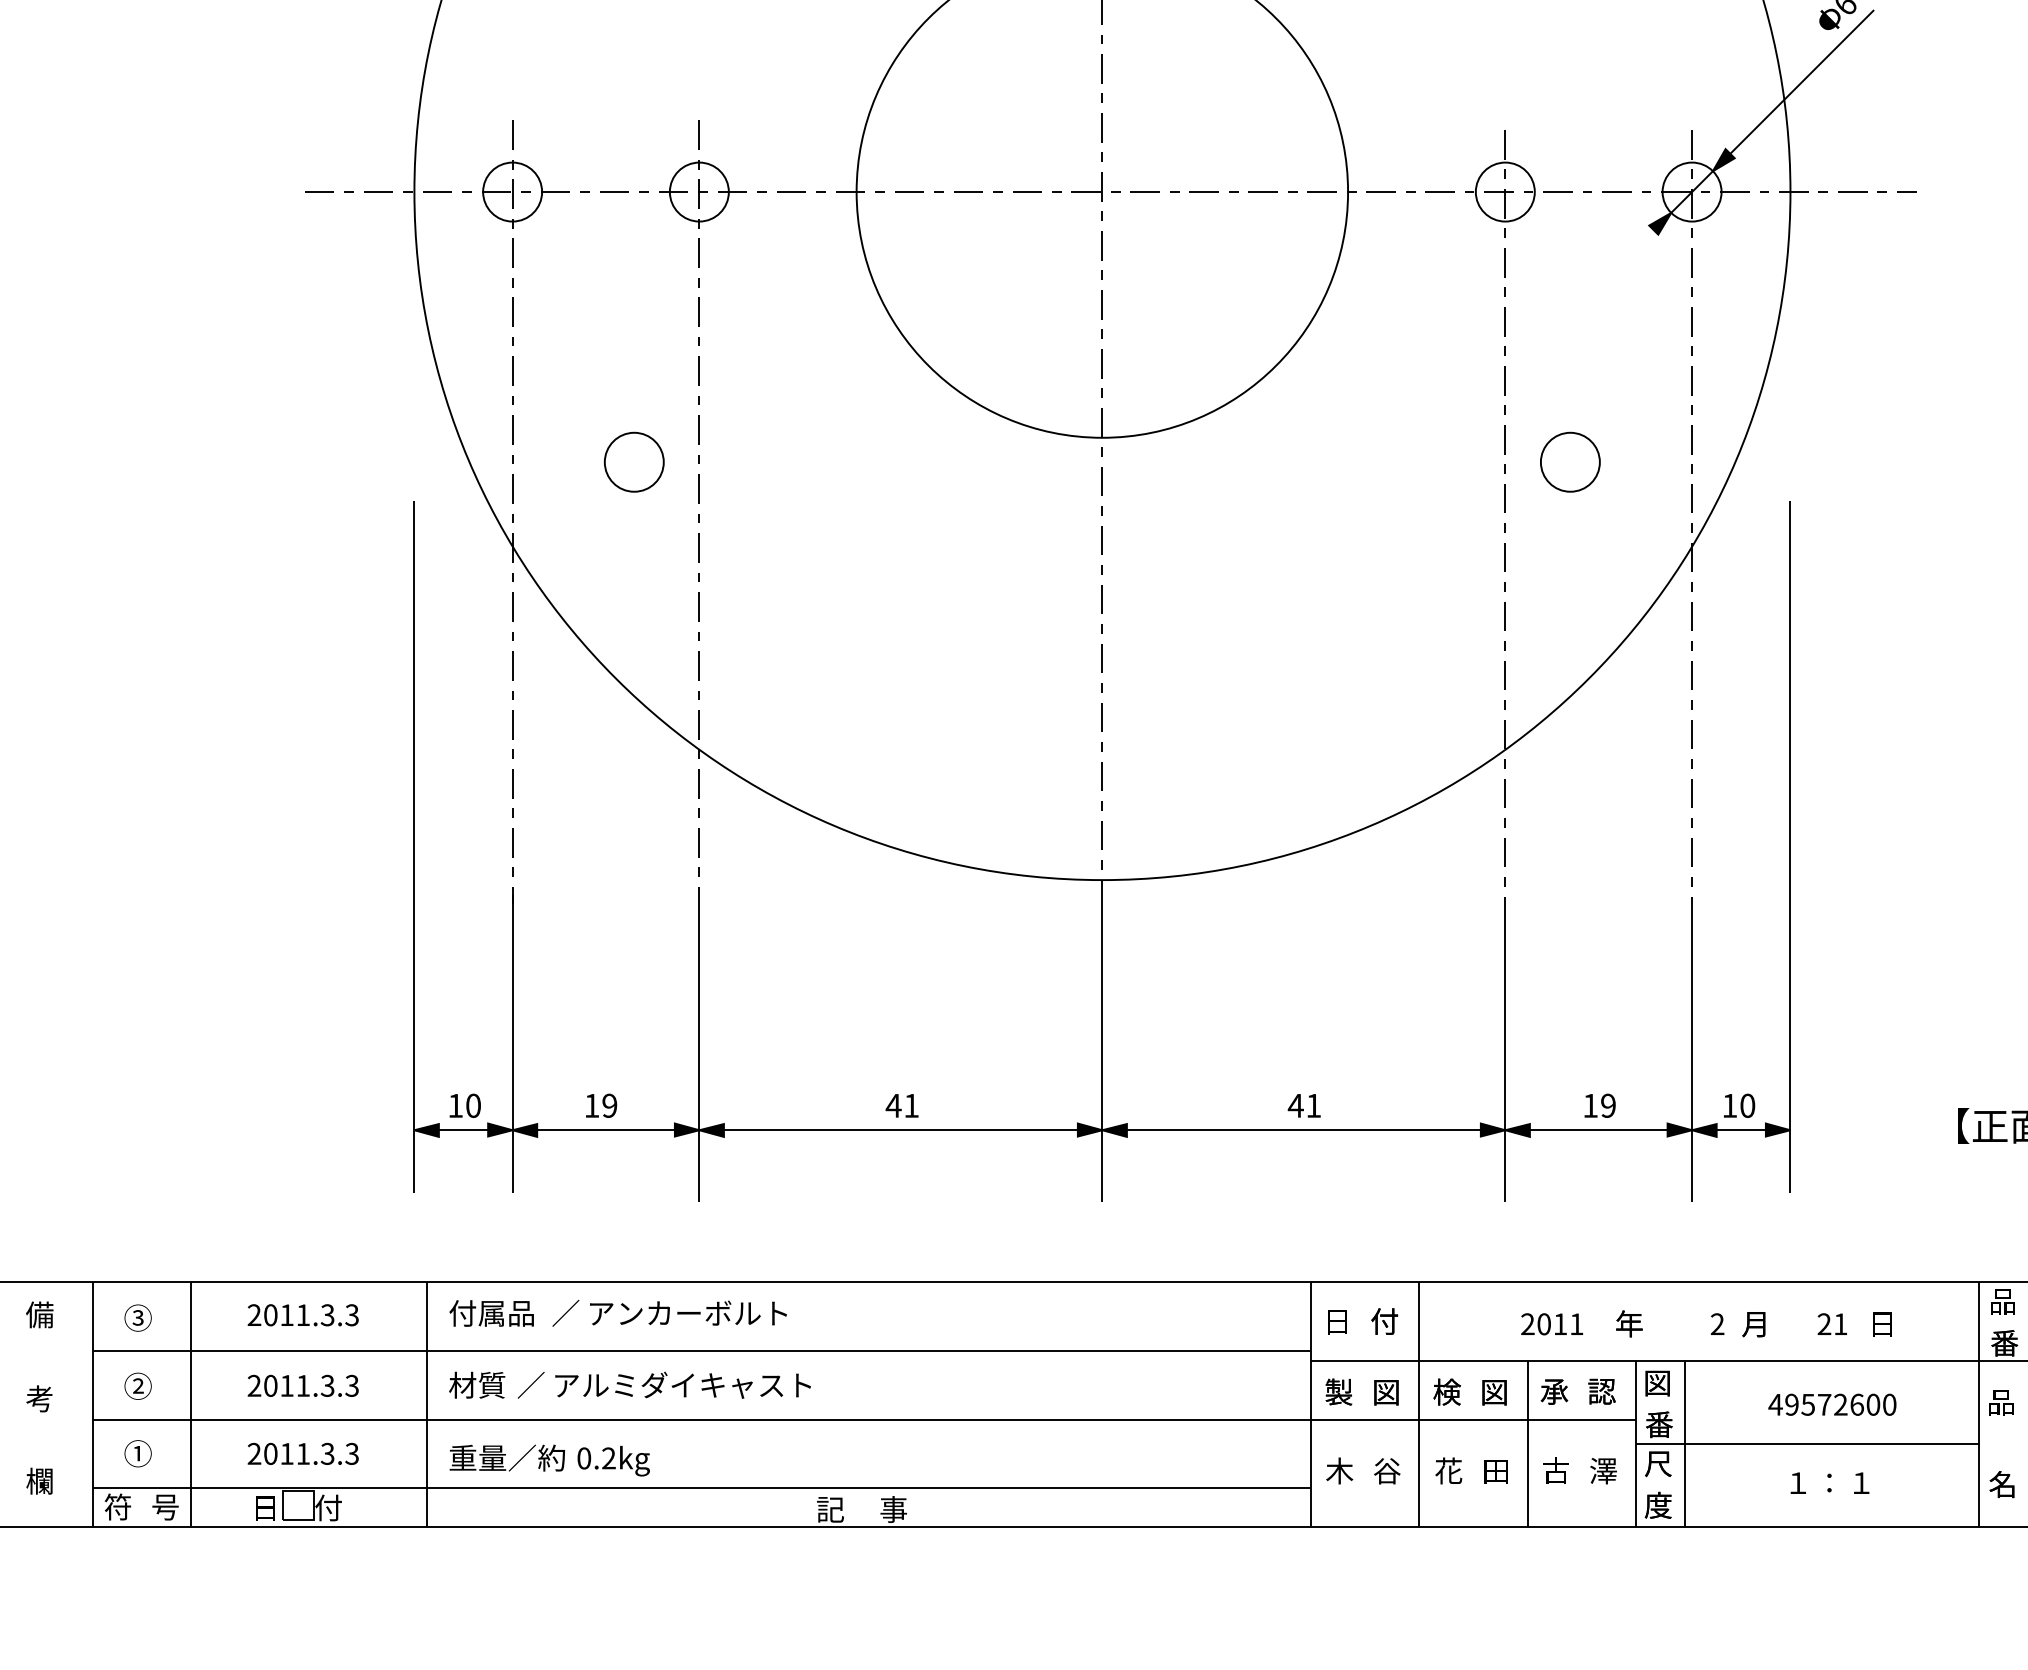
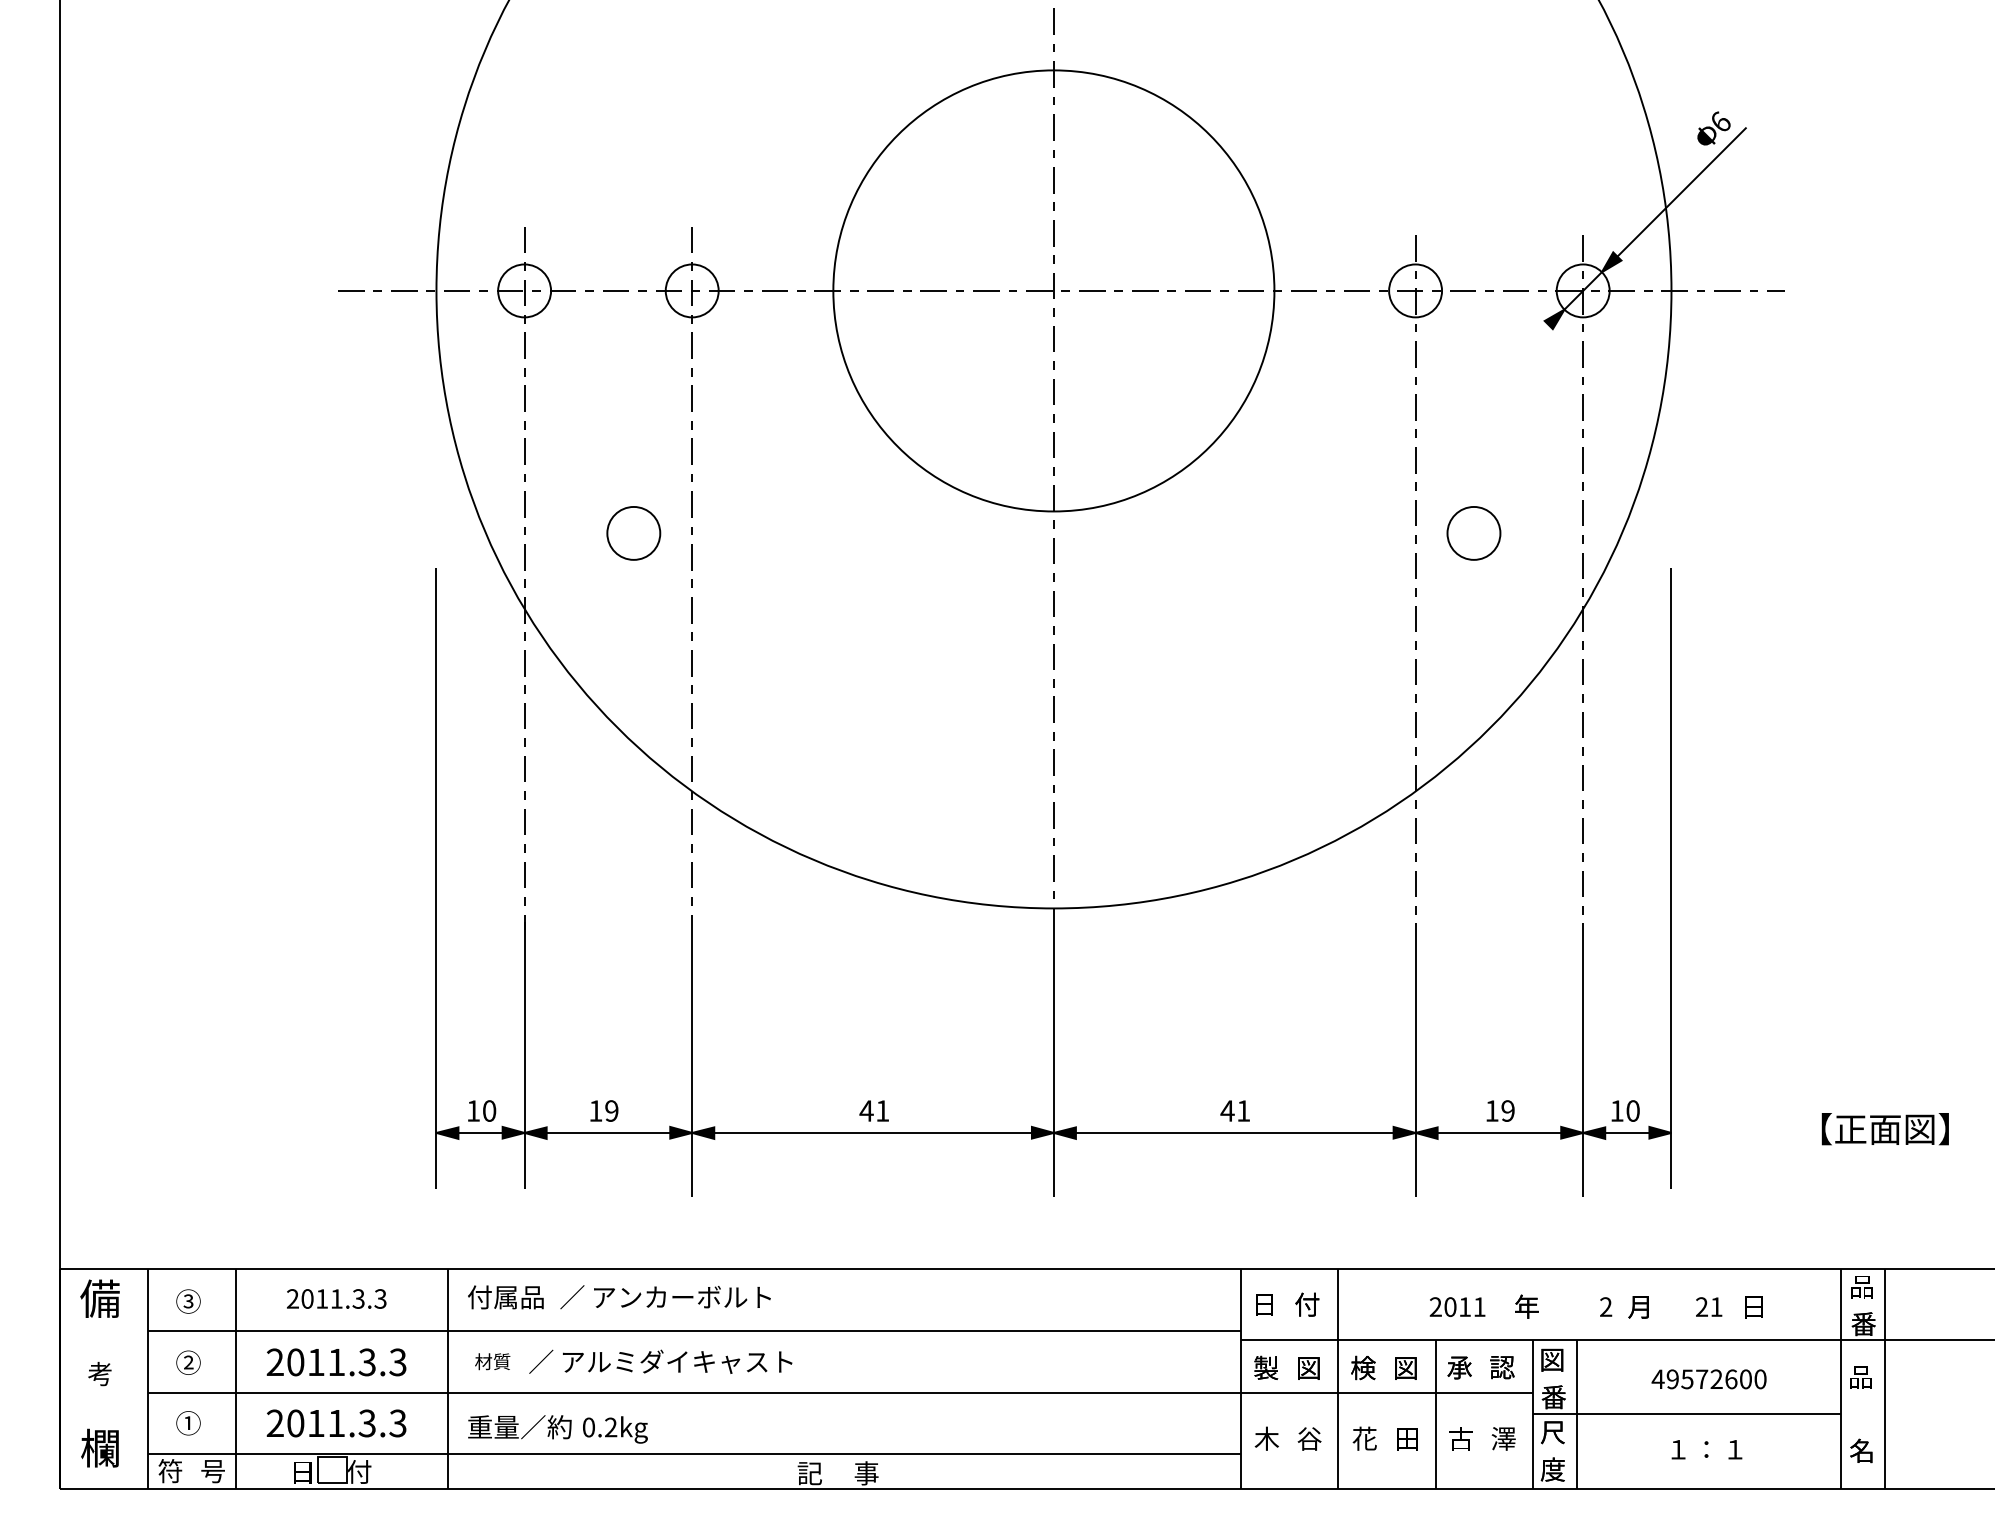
part: (40, 1314) -> (100, 1298), size x1.6
part: (476, 1384) -> (492, 1361), size x0.7
part: (303, 1386) -> (336, 1362), size x1.4
part: (303, 1453) -> (336, 1423), size x1.4
part: (38, 1480) -> (99, 1447), size x1.6

